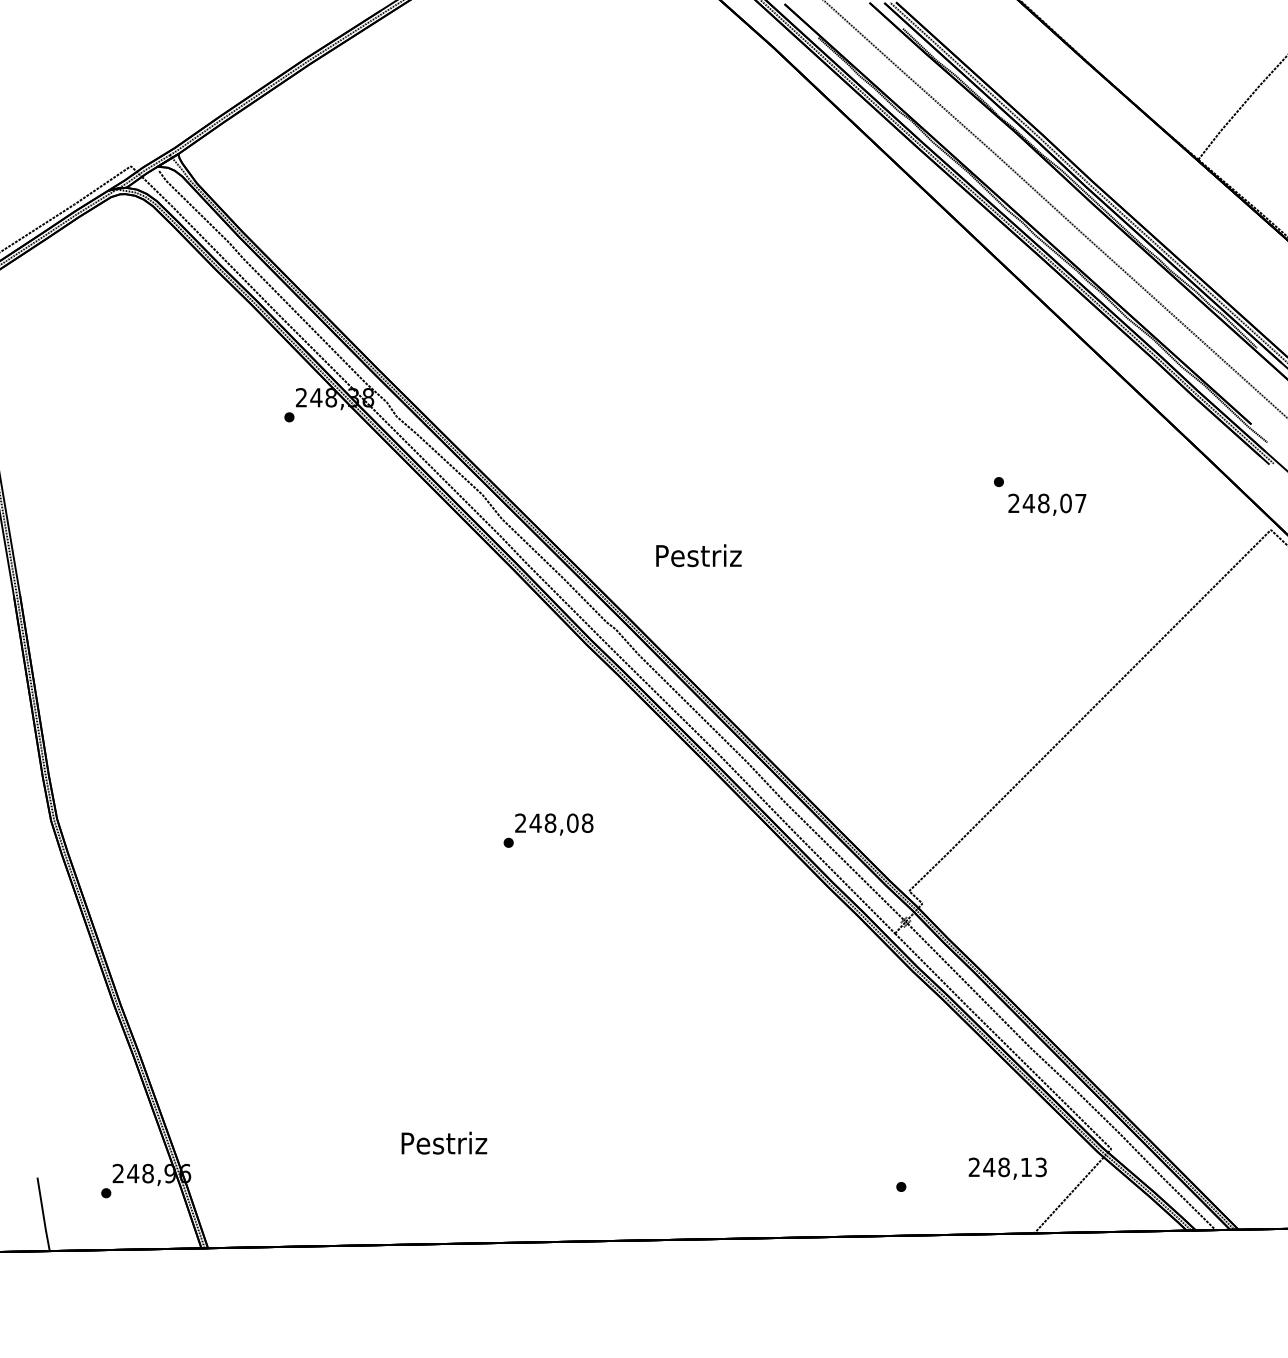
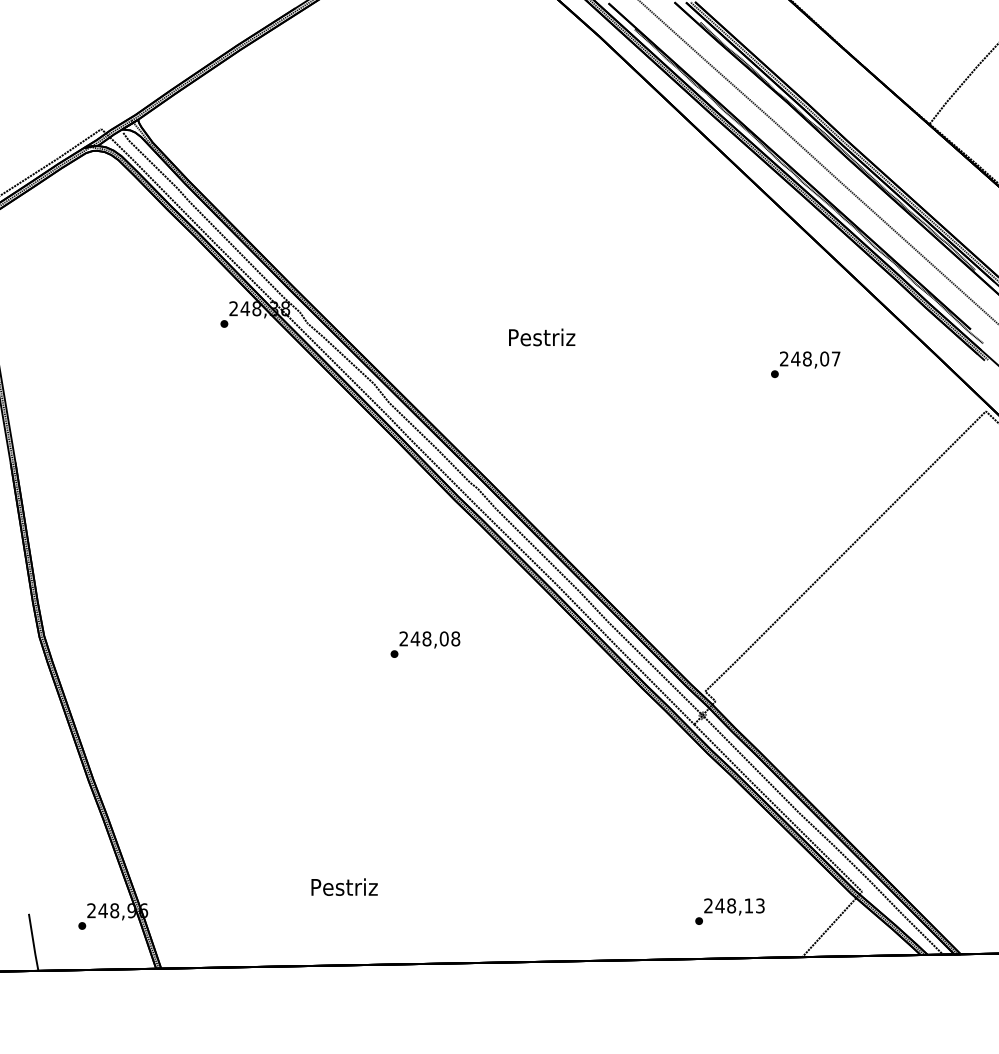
text: (1047, 504) -> (810, 359), moved
text: (698, 555) -> (541, 337), moved
text: (1007, 1168) -> (734, 906), moved

